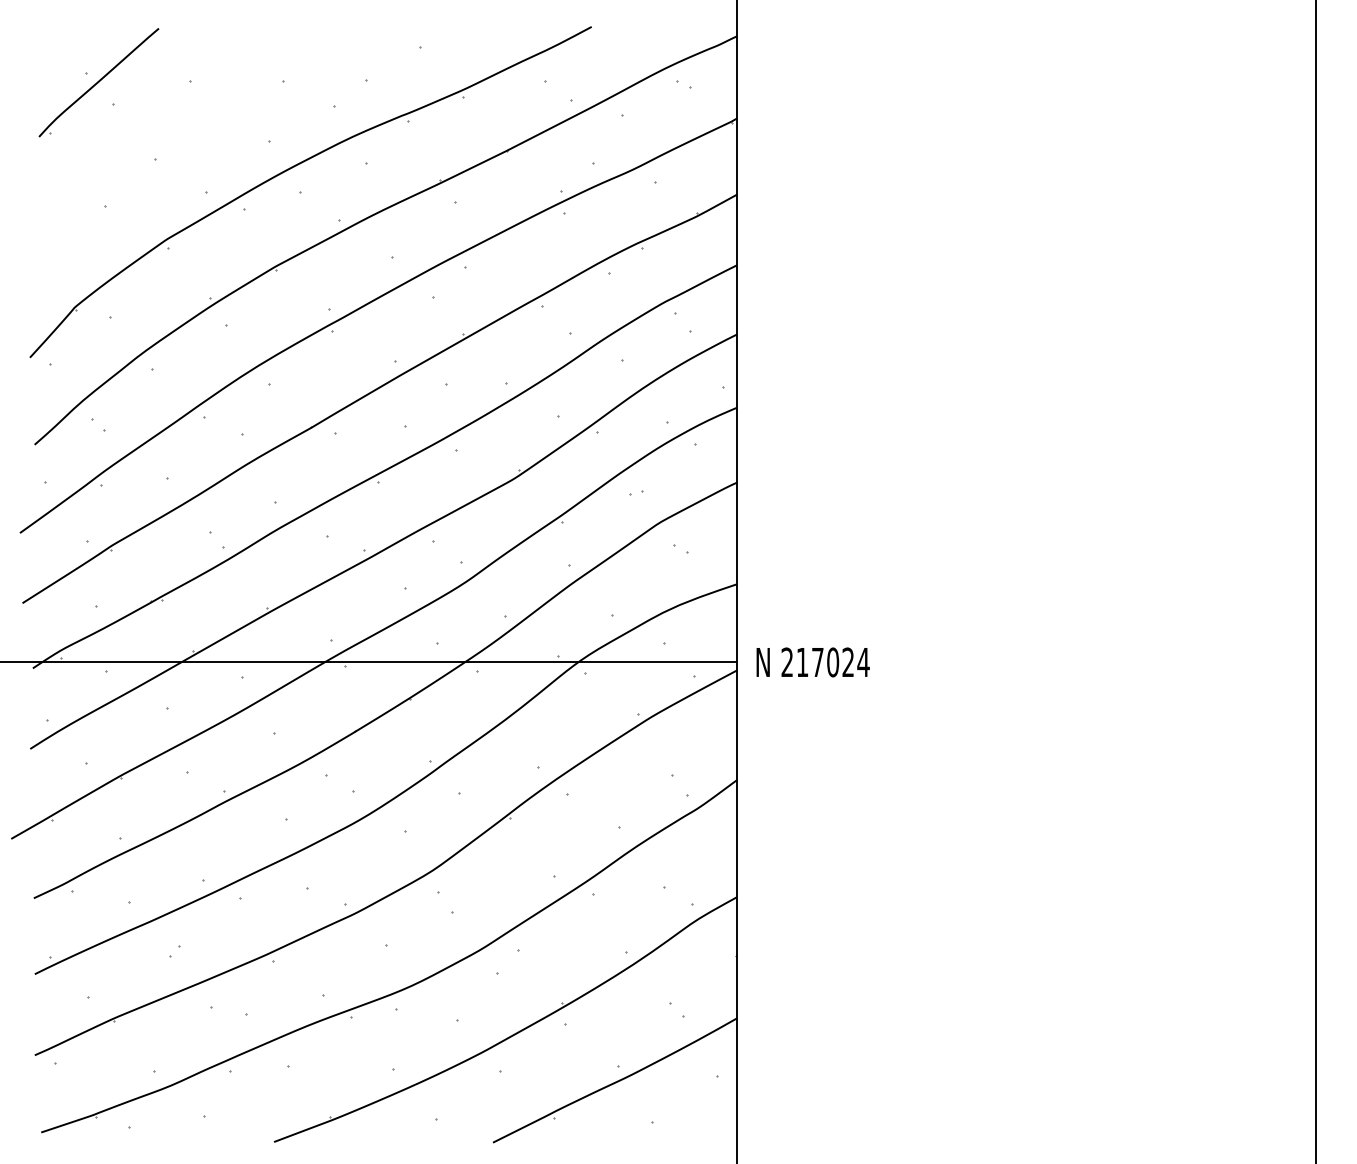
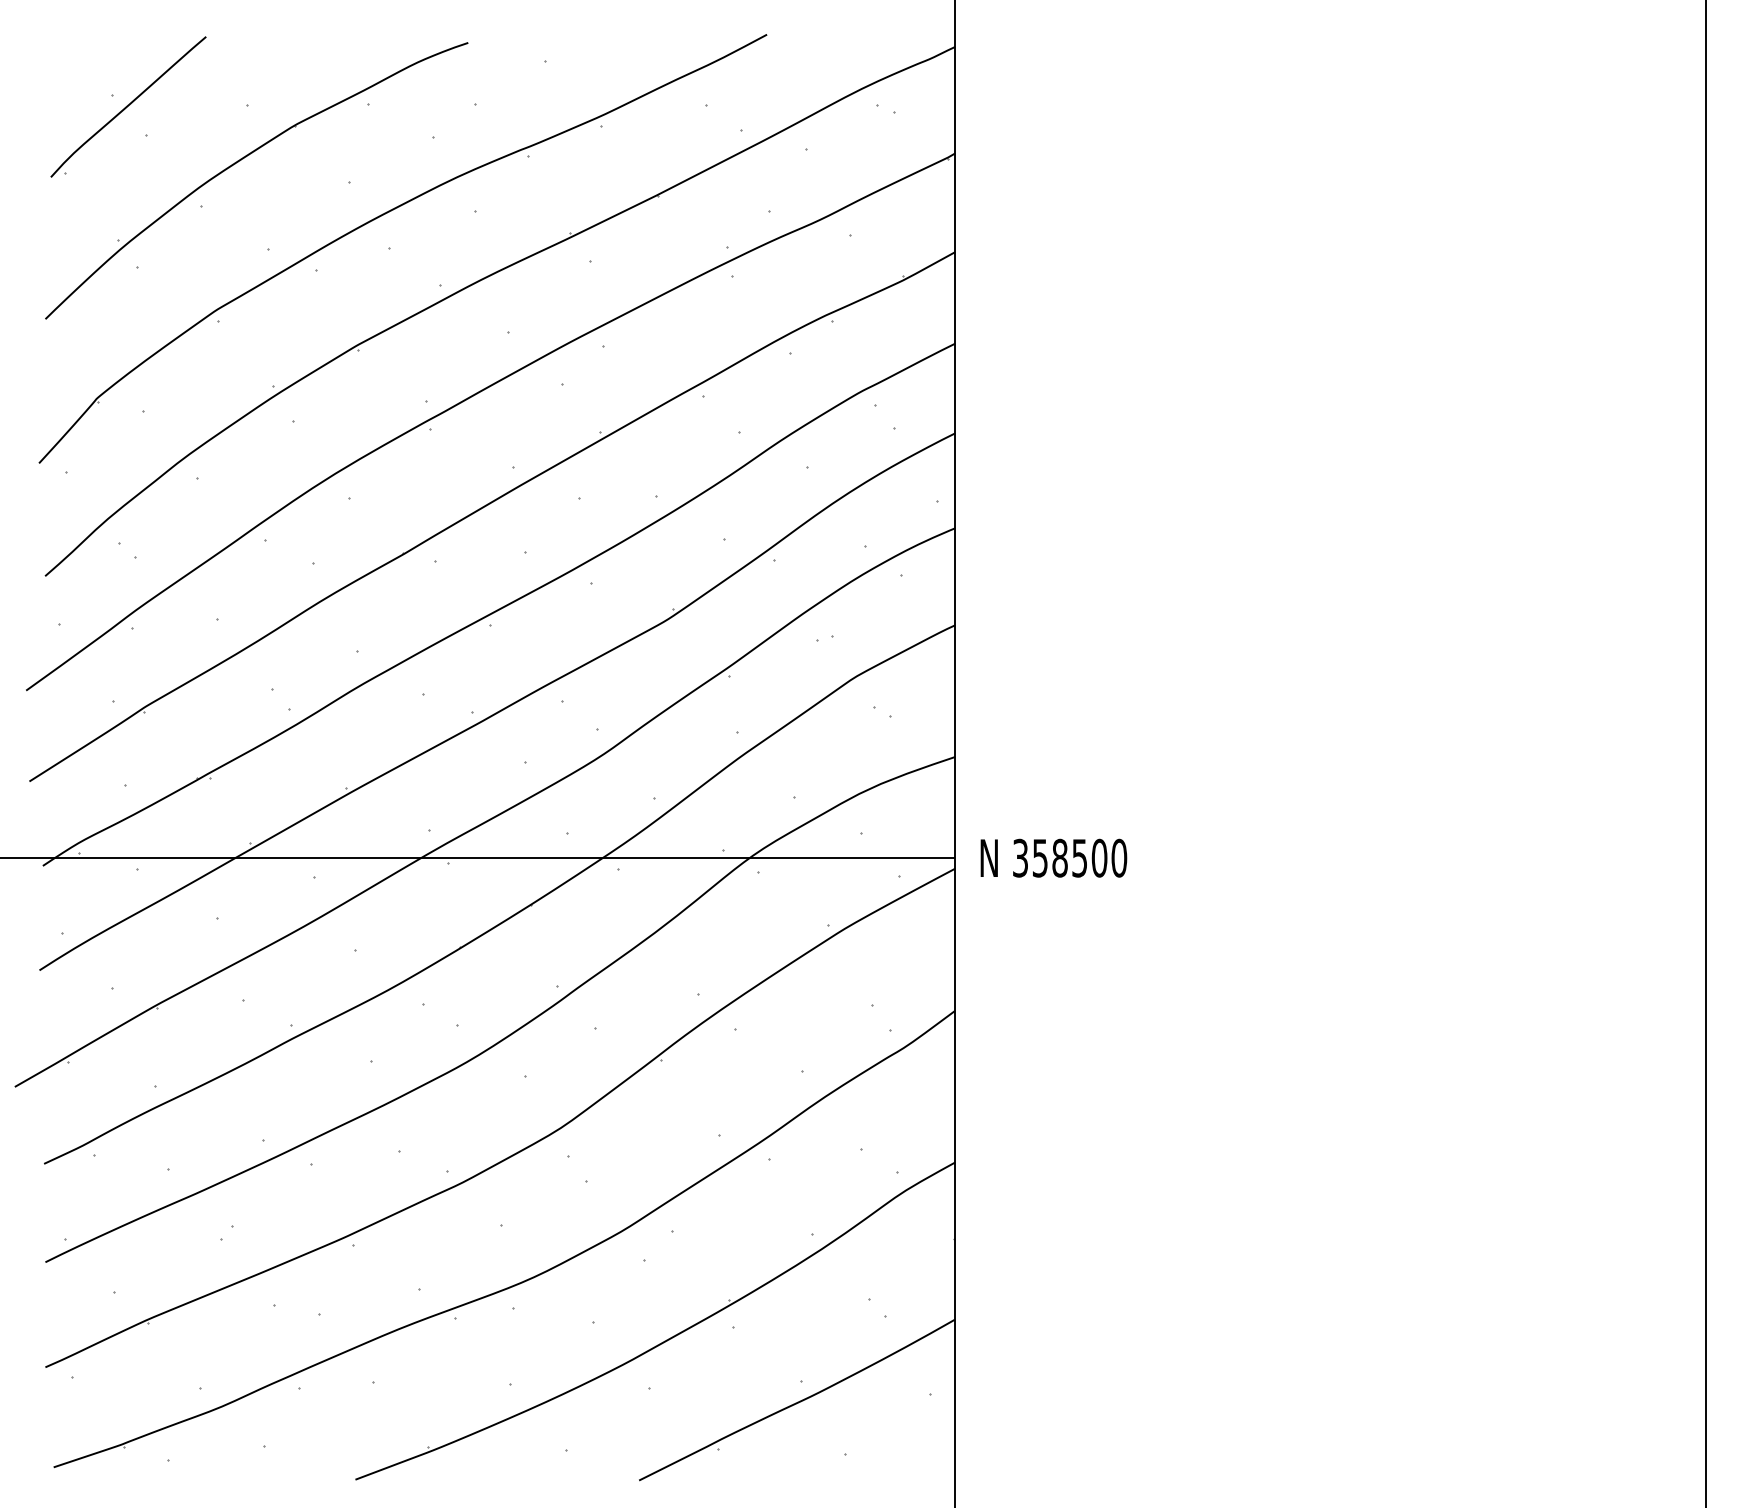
part: (187, 123) -> (243, 159), added
text: (825, 661) -> (1070, 857), 217024 -> 358500

